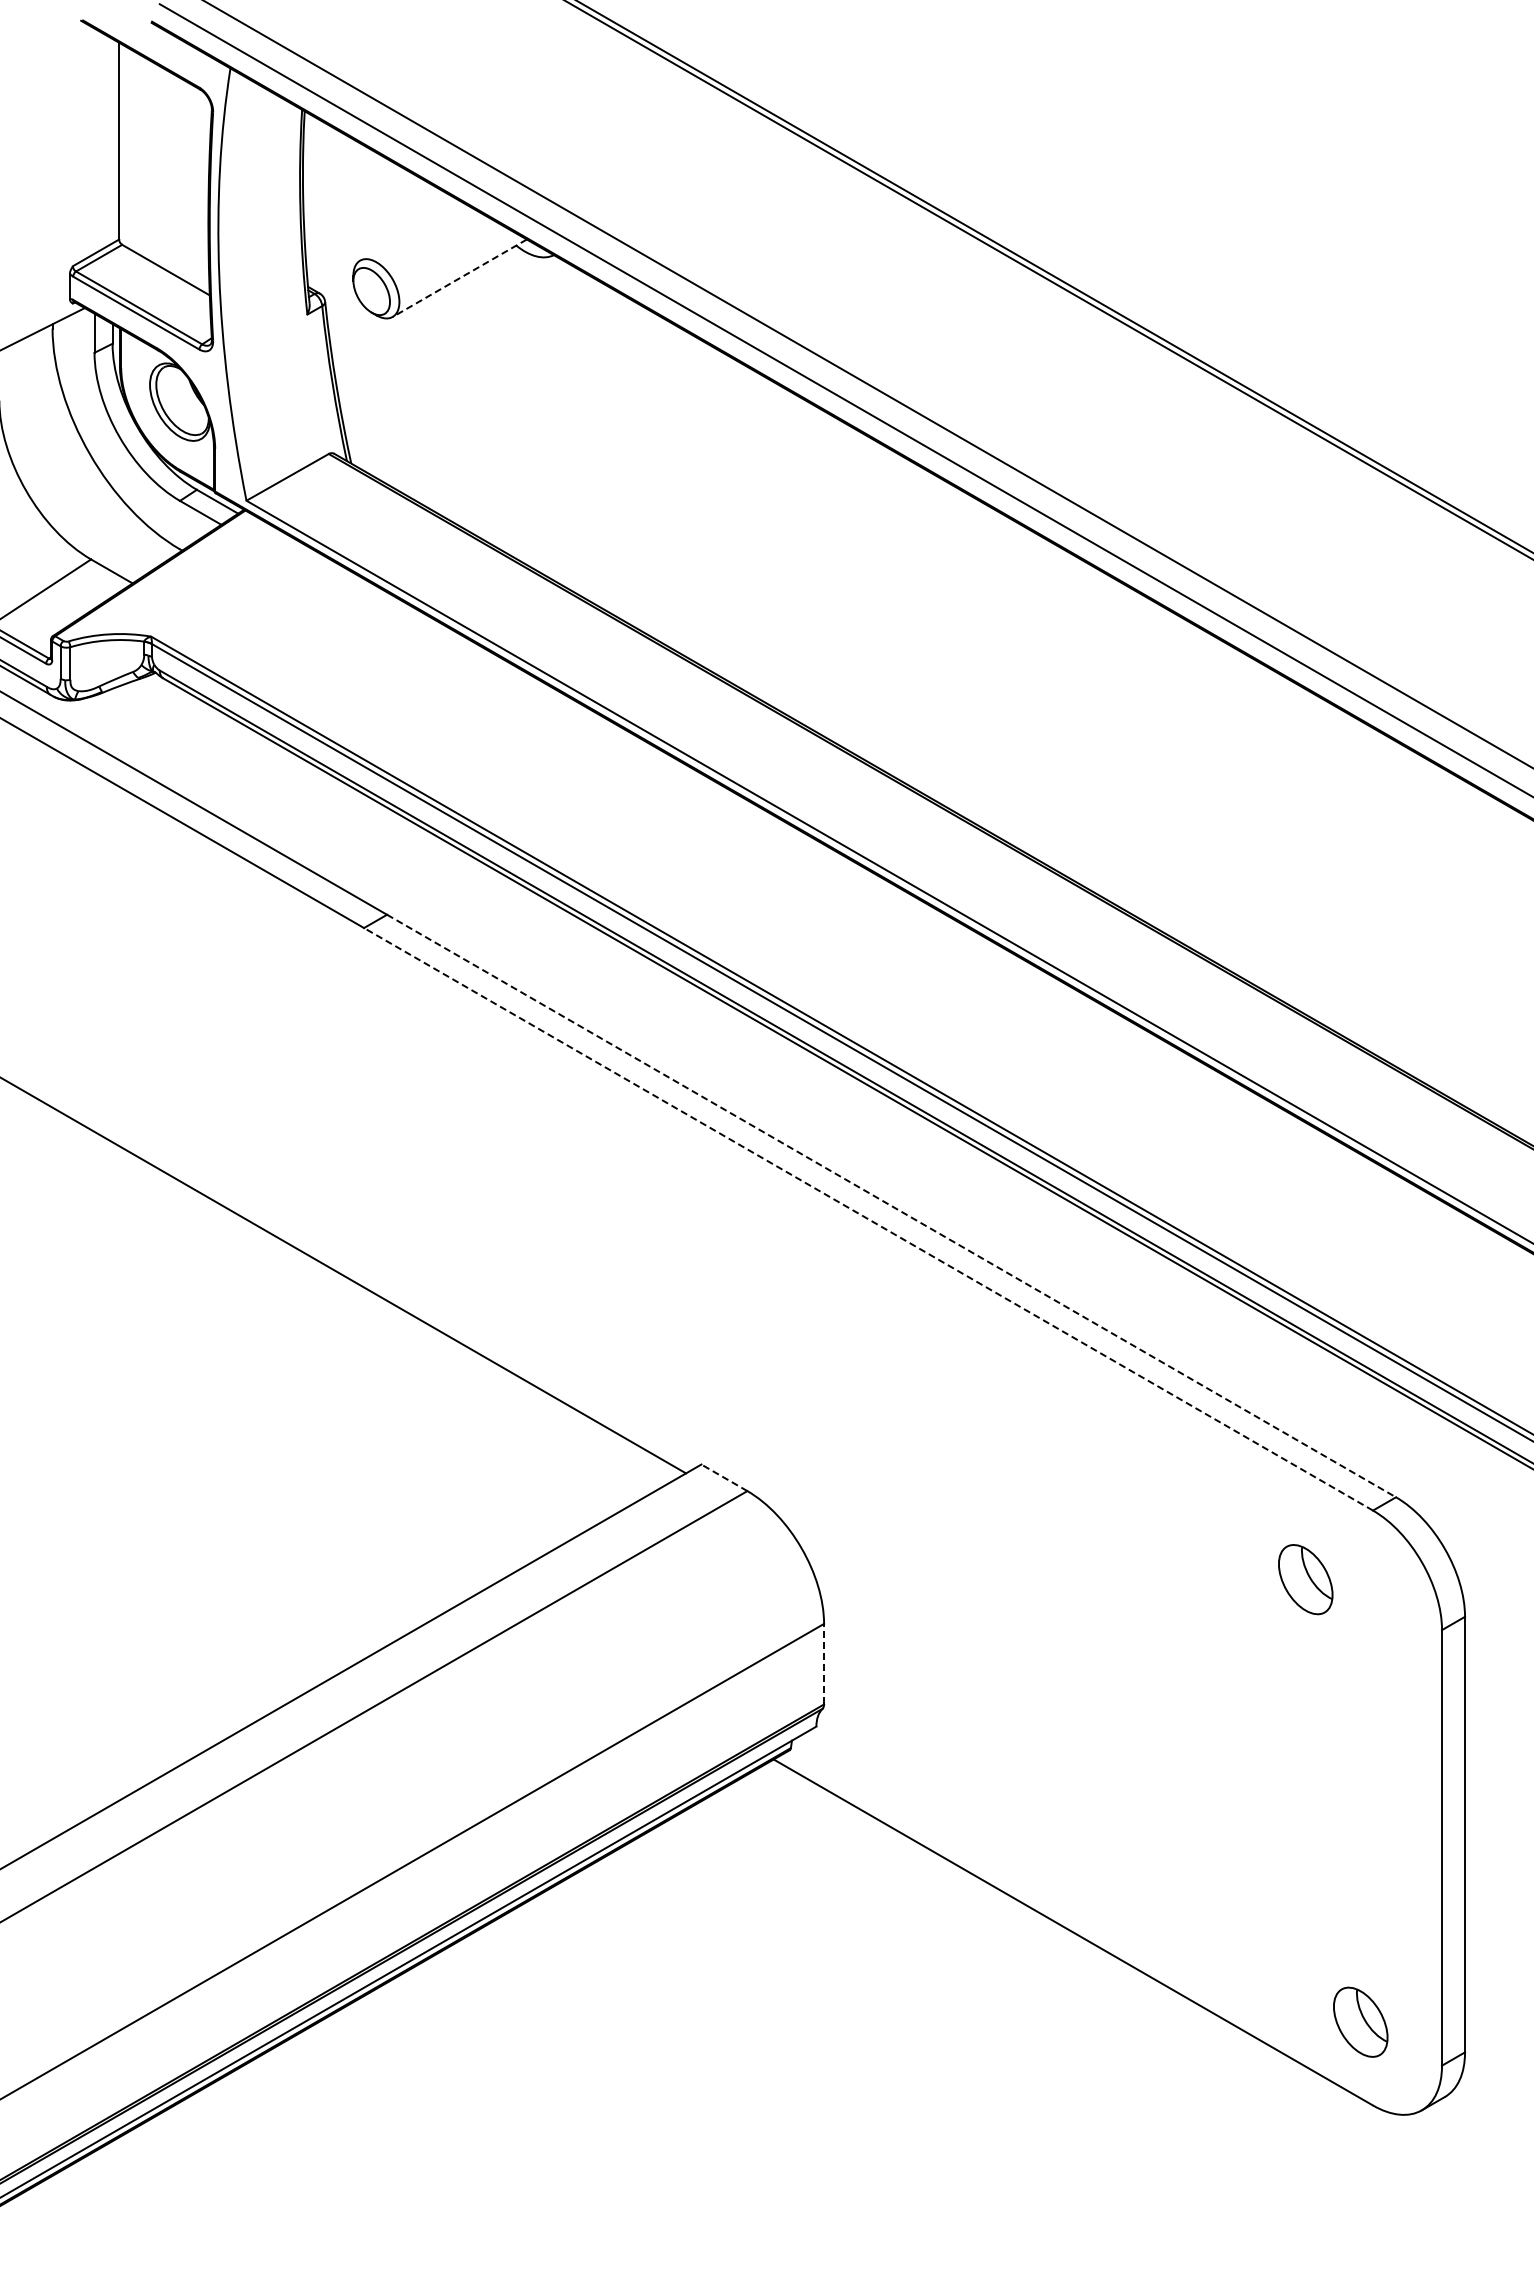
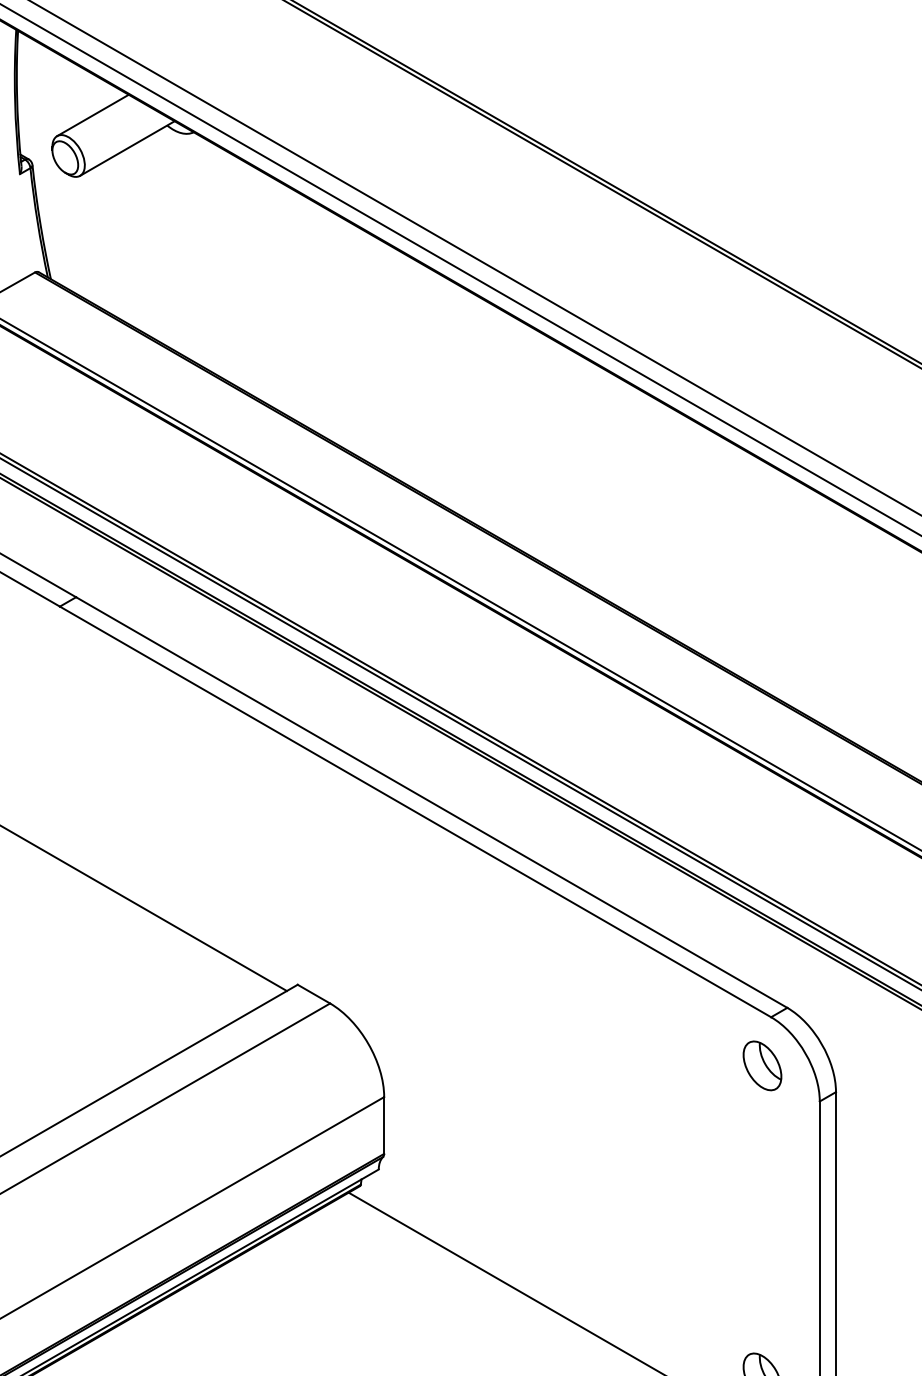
line: (410, 230) -> (92, 114), added
line: (459, 278) -> (127, 148), dashed -> solid
line: (891, 1206) -> (431, 802), dashed -> solid
line: (868, 1219) -> (415, 812), dashed -> solid
line: (724, 1477) -> (314, 993), dashed -> solid
part: (1305, 1579) -> (762, 1065), moved
line: (824, 1663) -> (384, 1125), dashed -> solid

